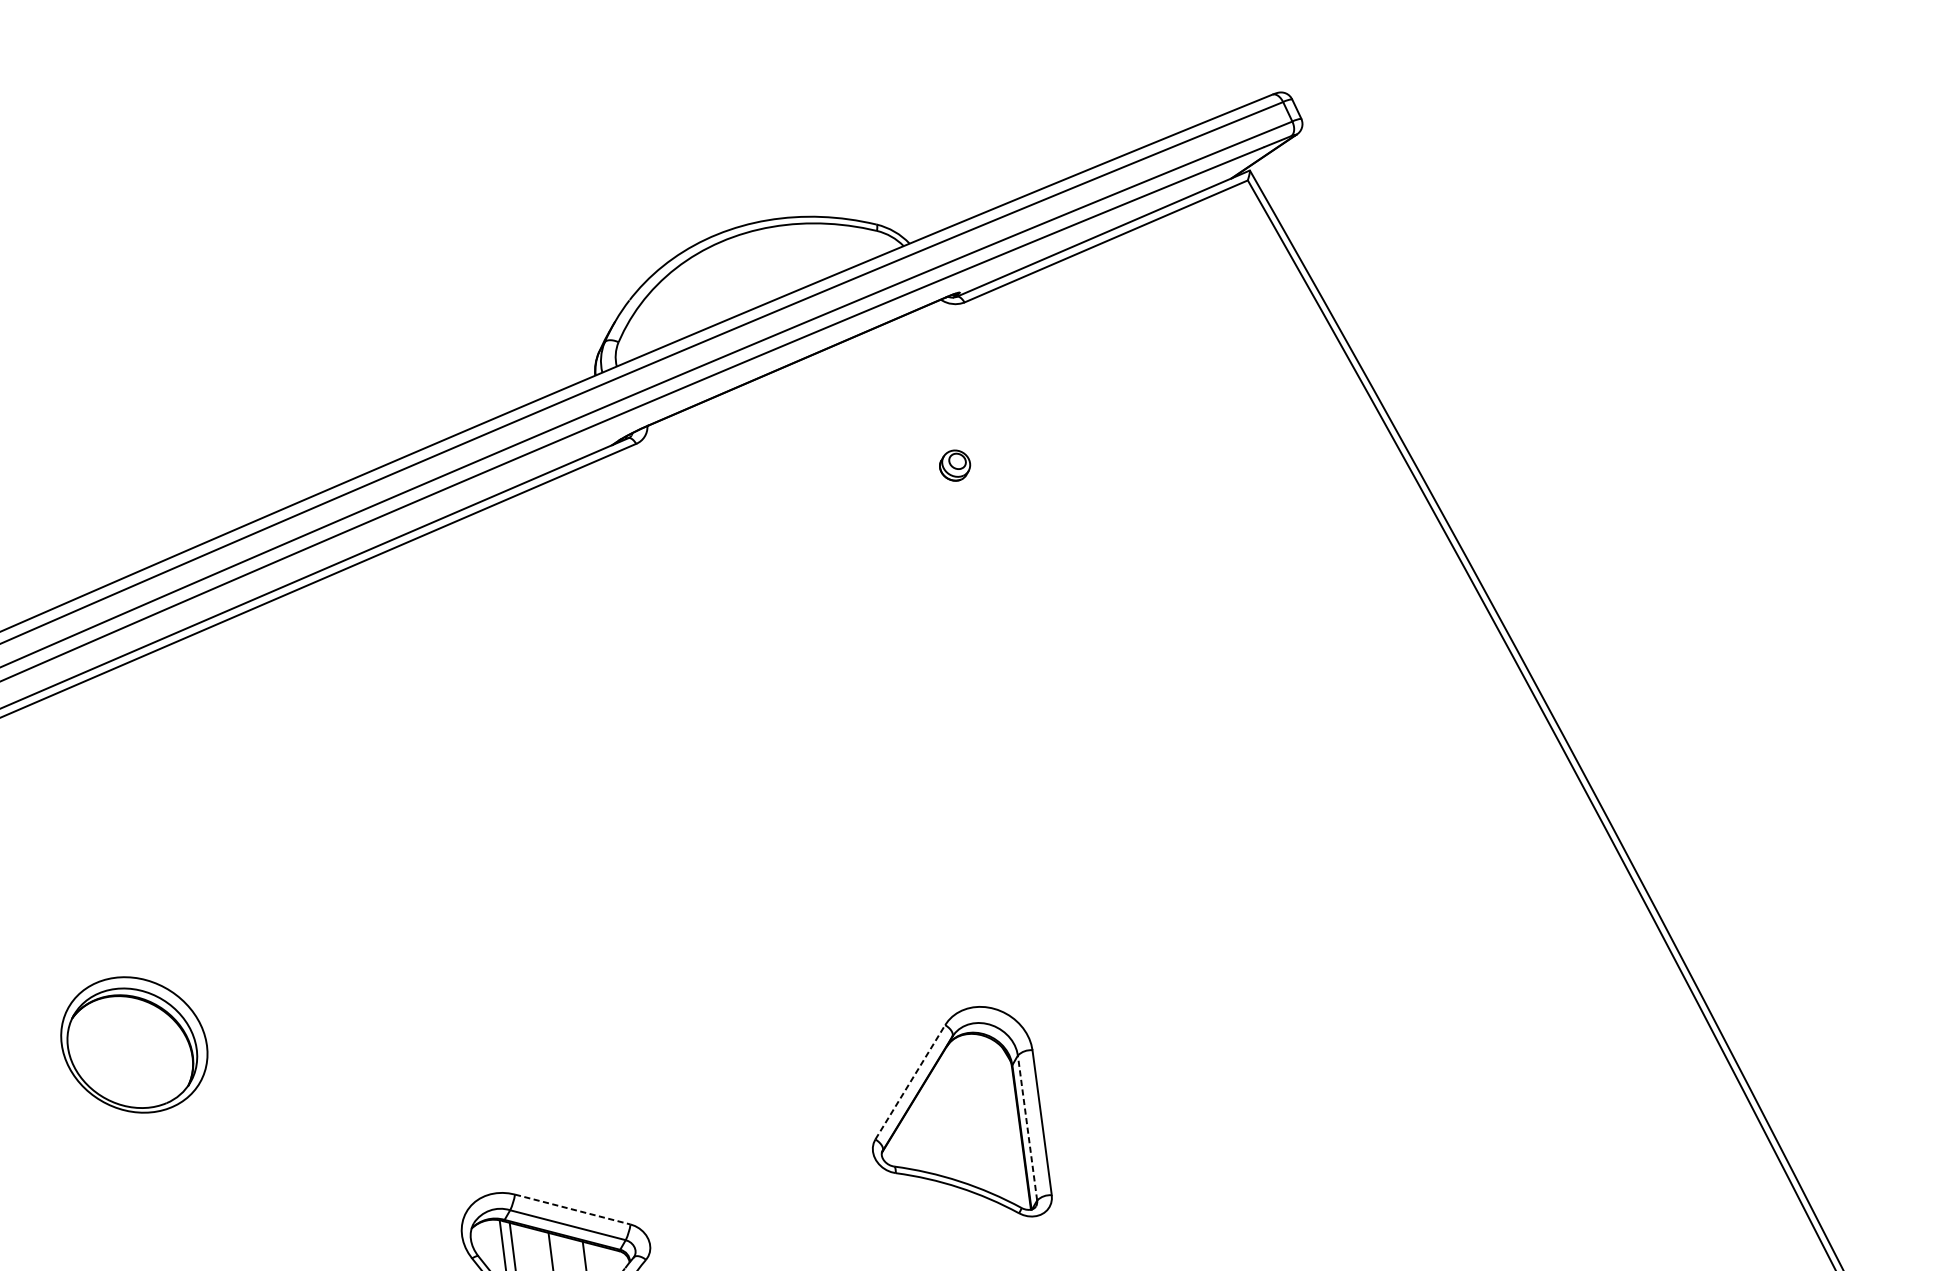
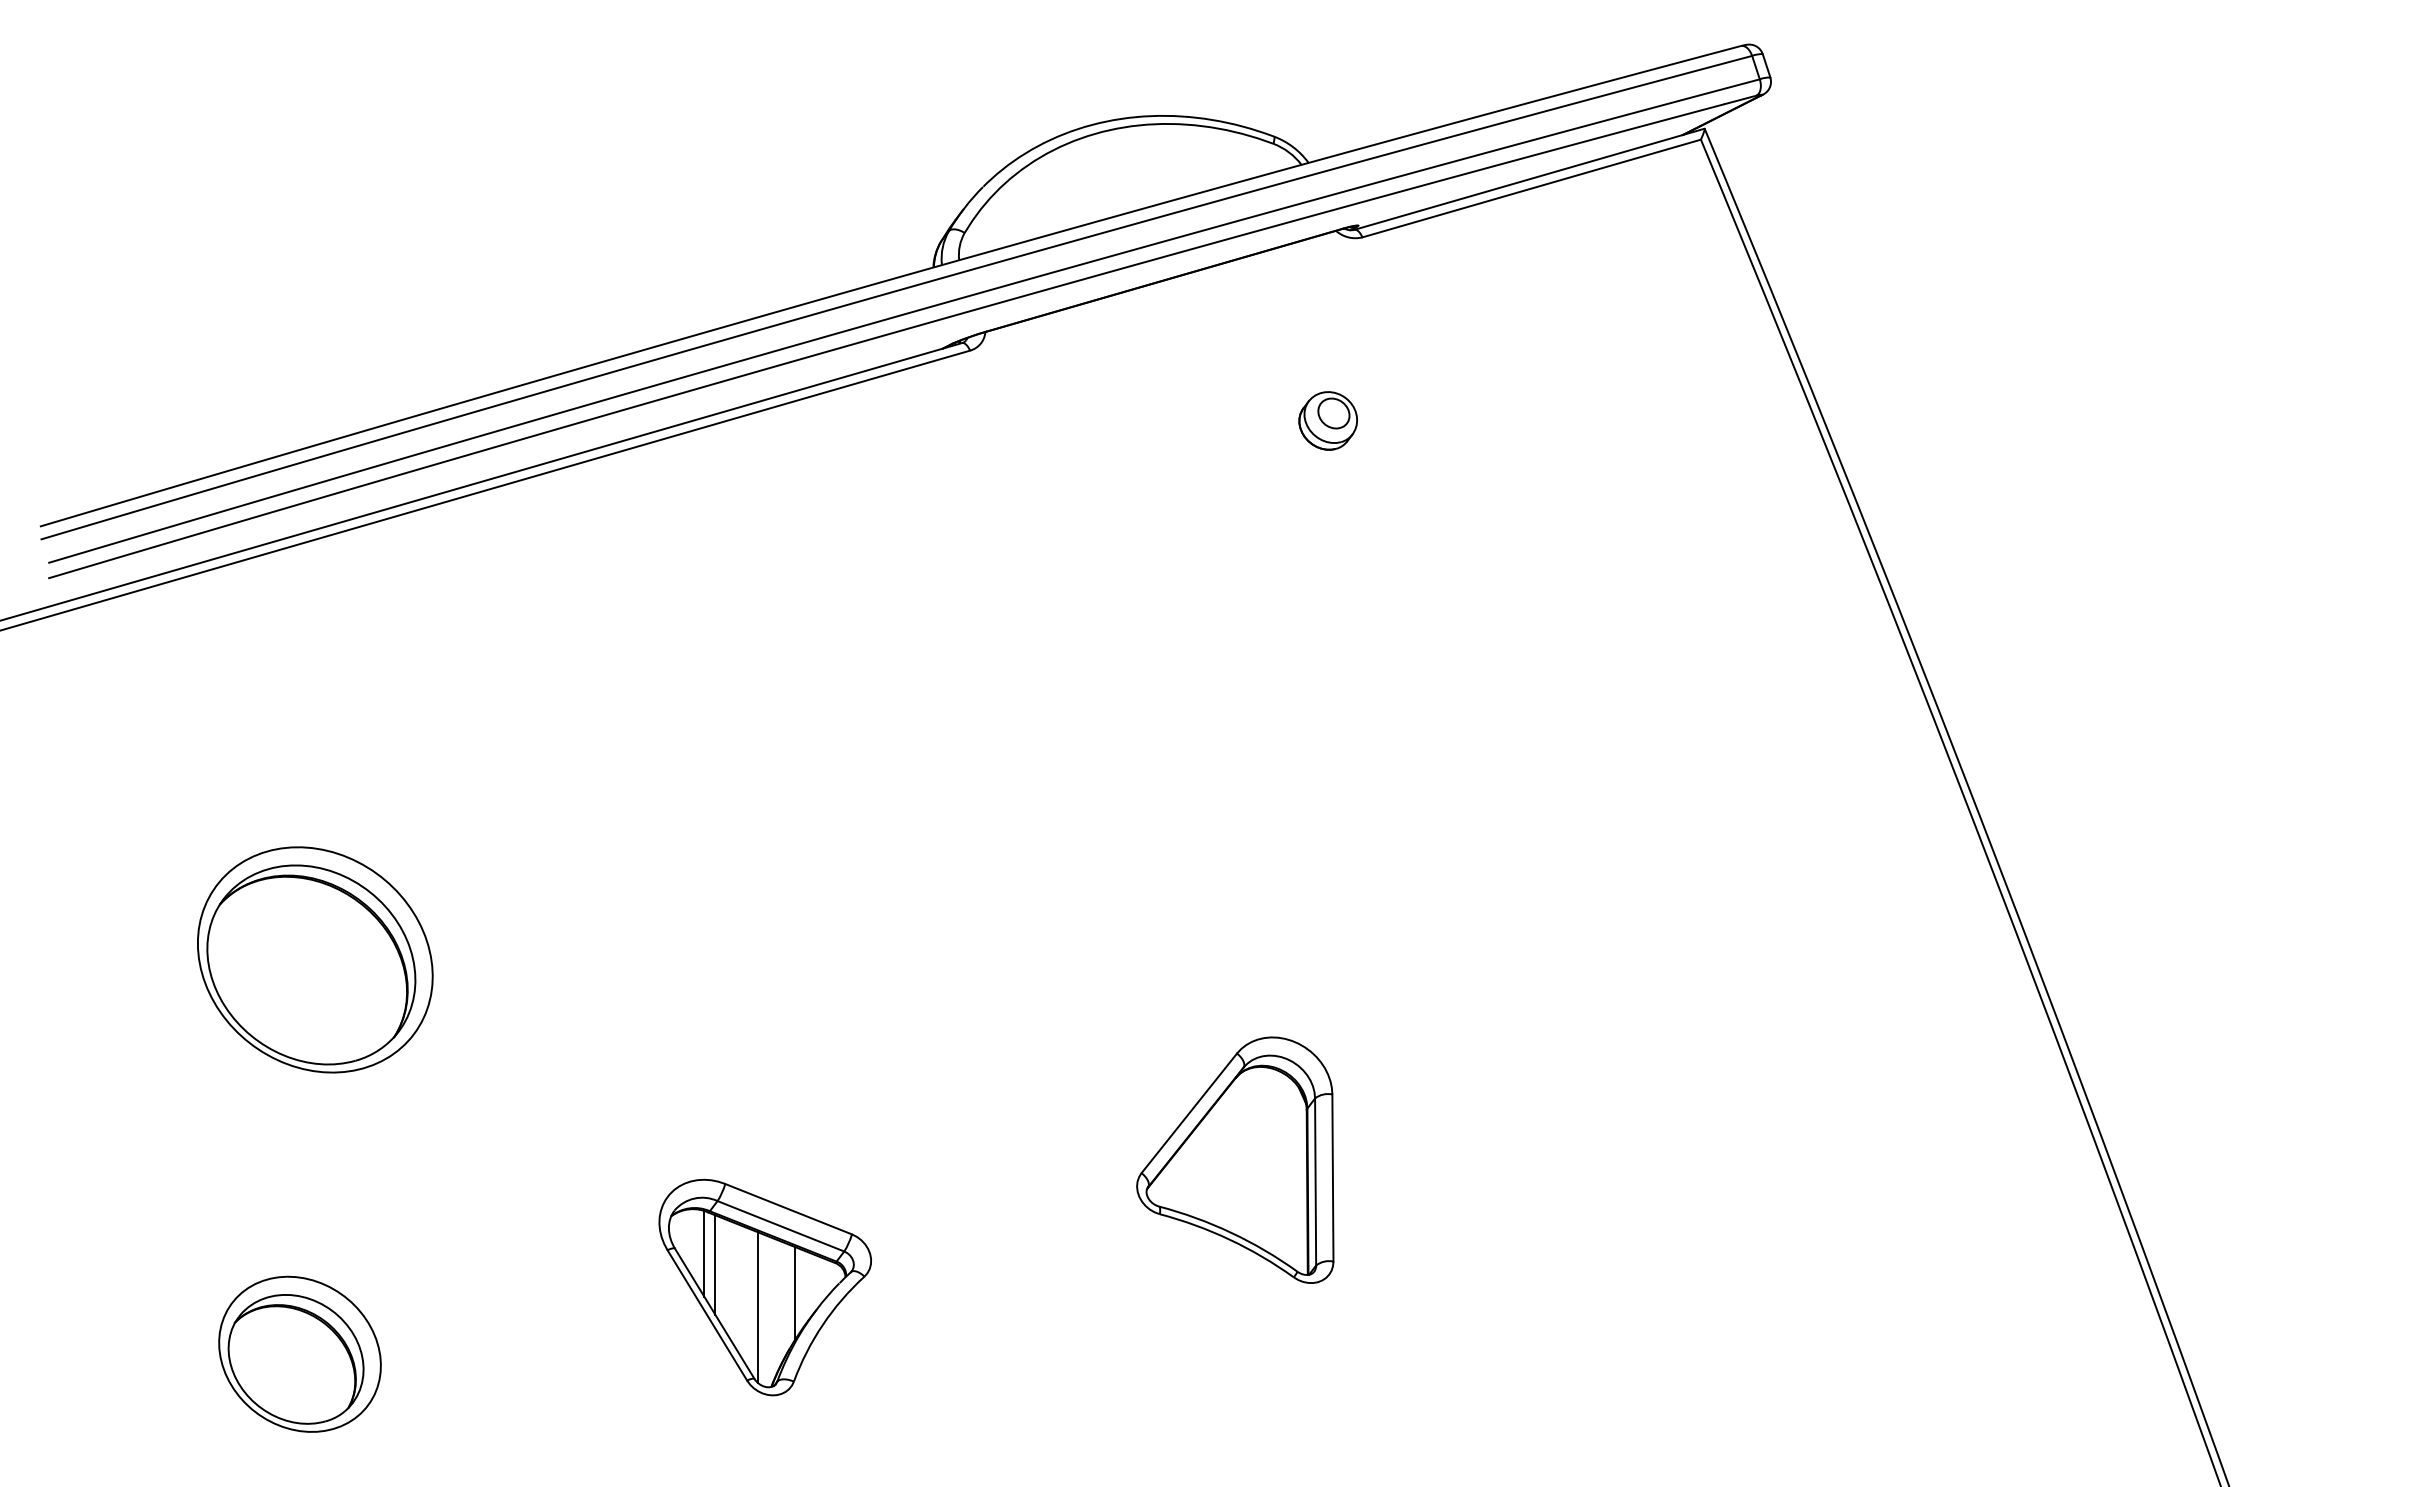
part: (955, 465) -> (1328, 420), size x1.67
part: (134, 1044) -> (315, 959), size x1.43
line: (910, 1082) -> (1189, 1113), dashed -> solid
line: (1027, 1127) -> (1315, 1181), dashed -> solid
line: (573, 1209) -> (789, 1209), dashed -> solid

